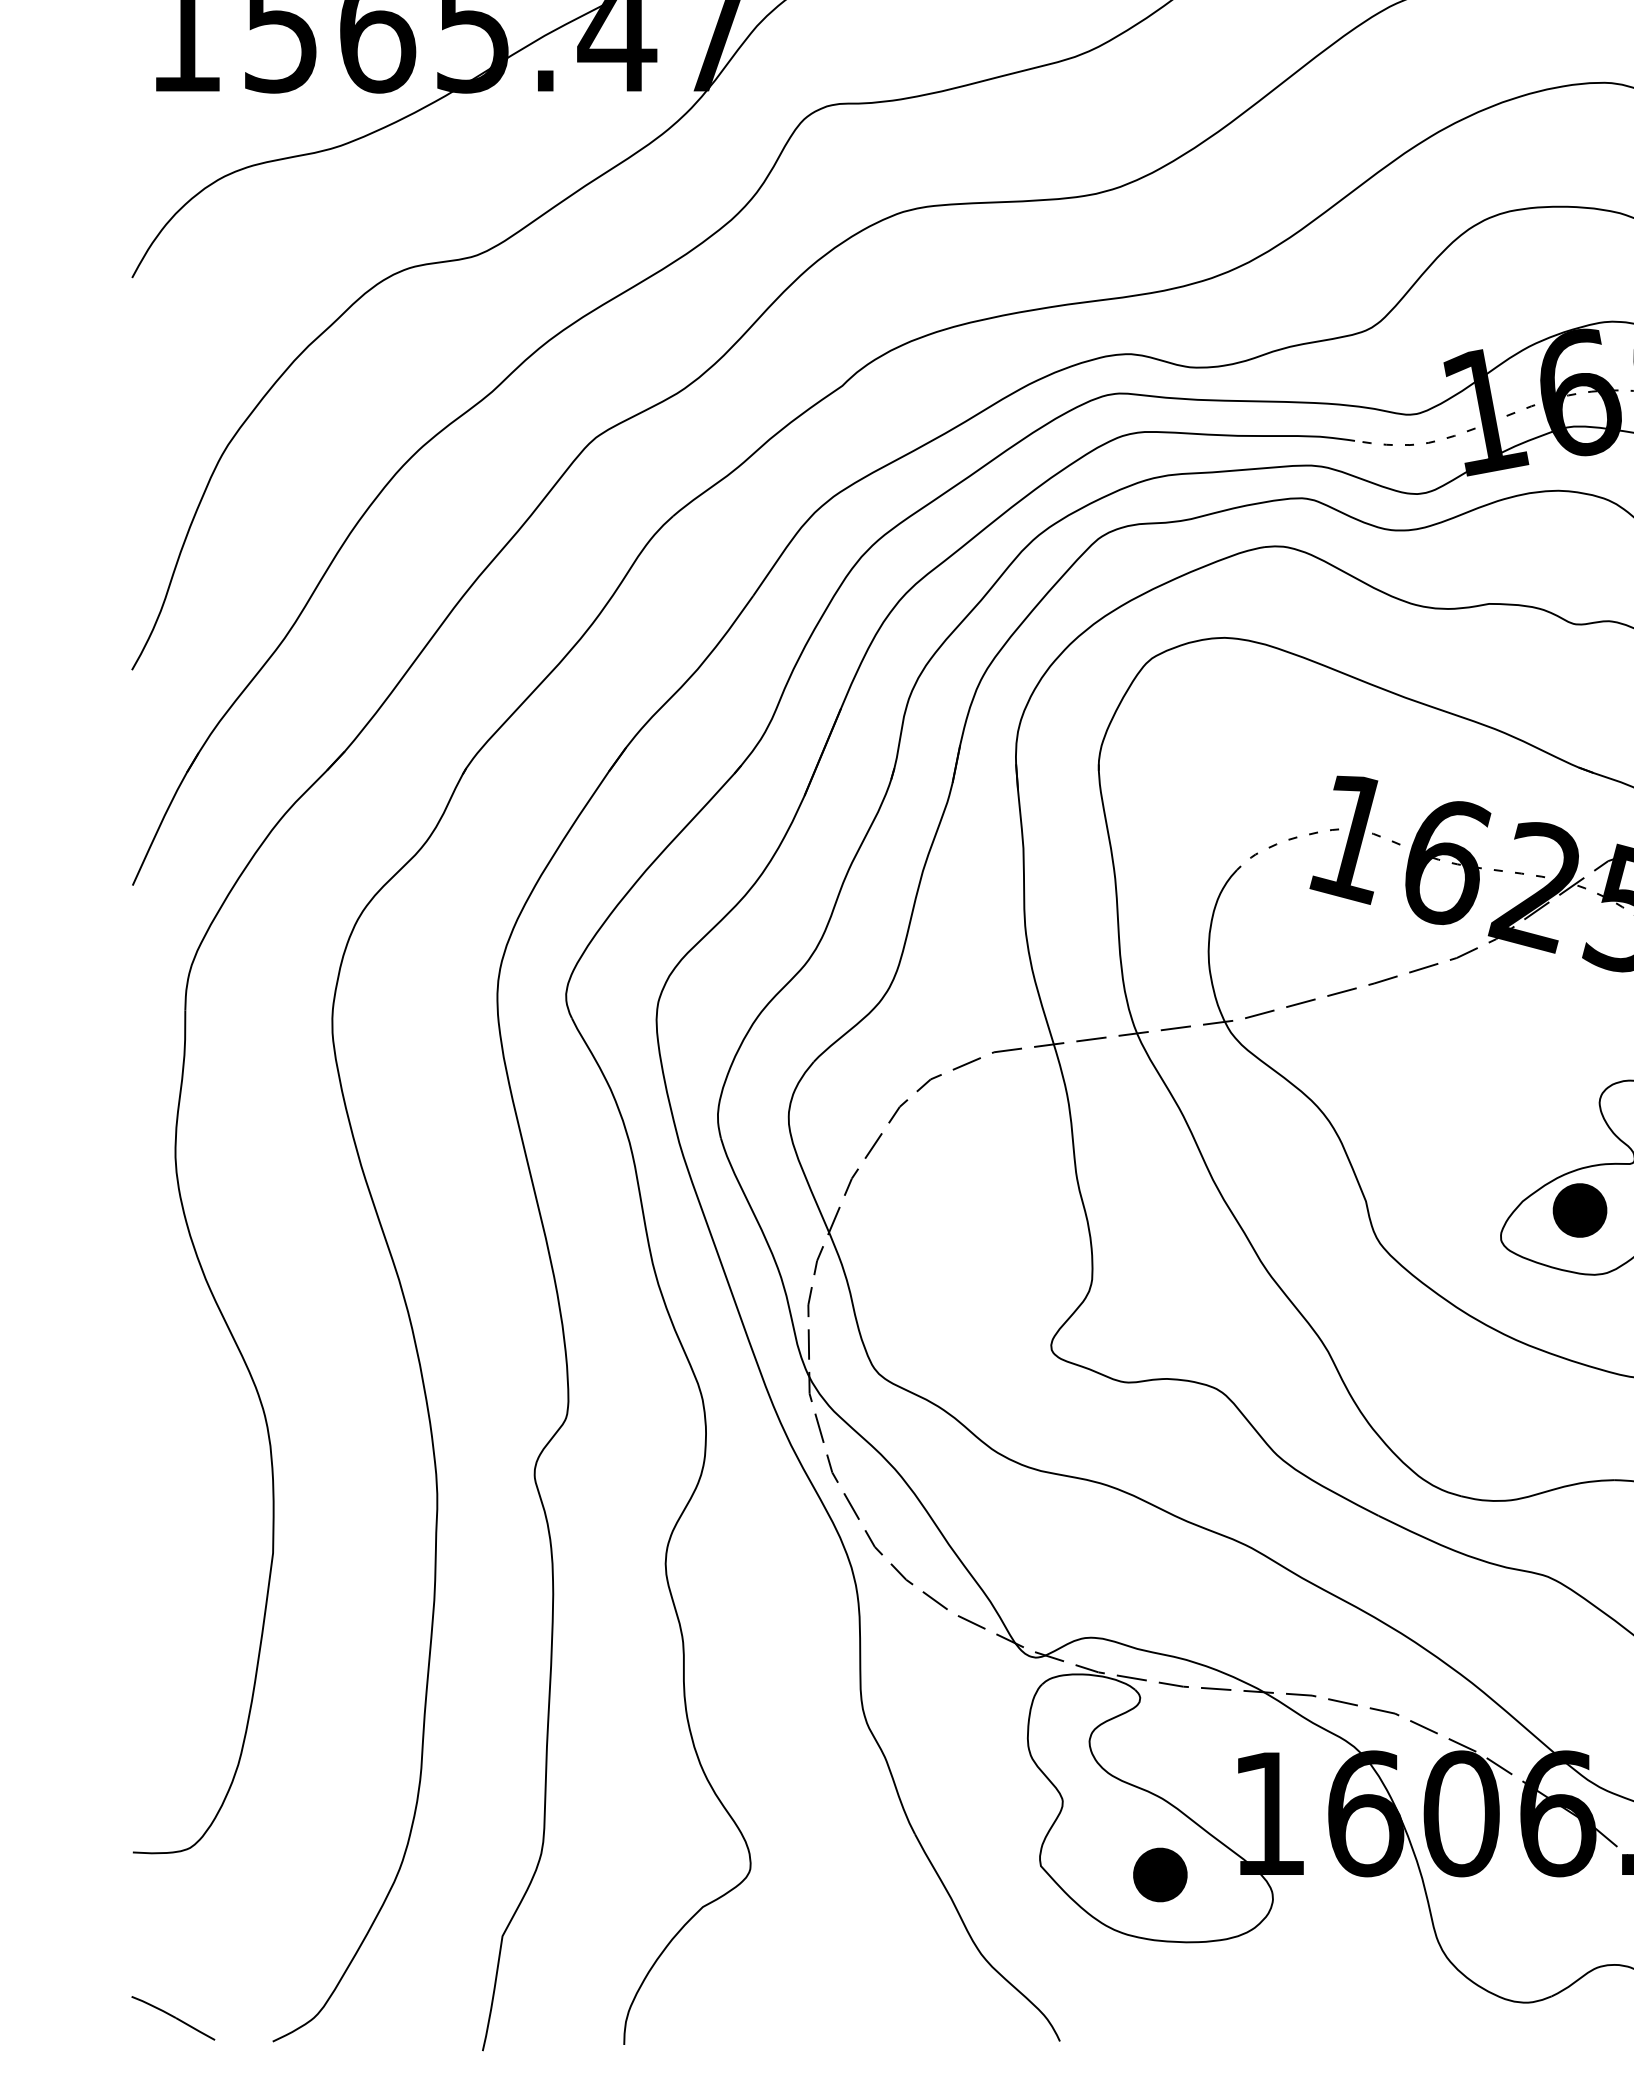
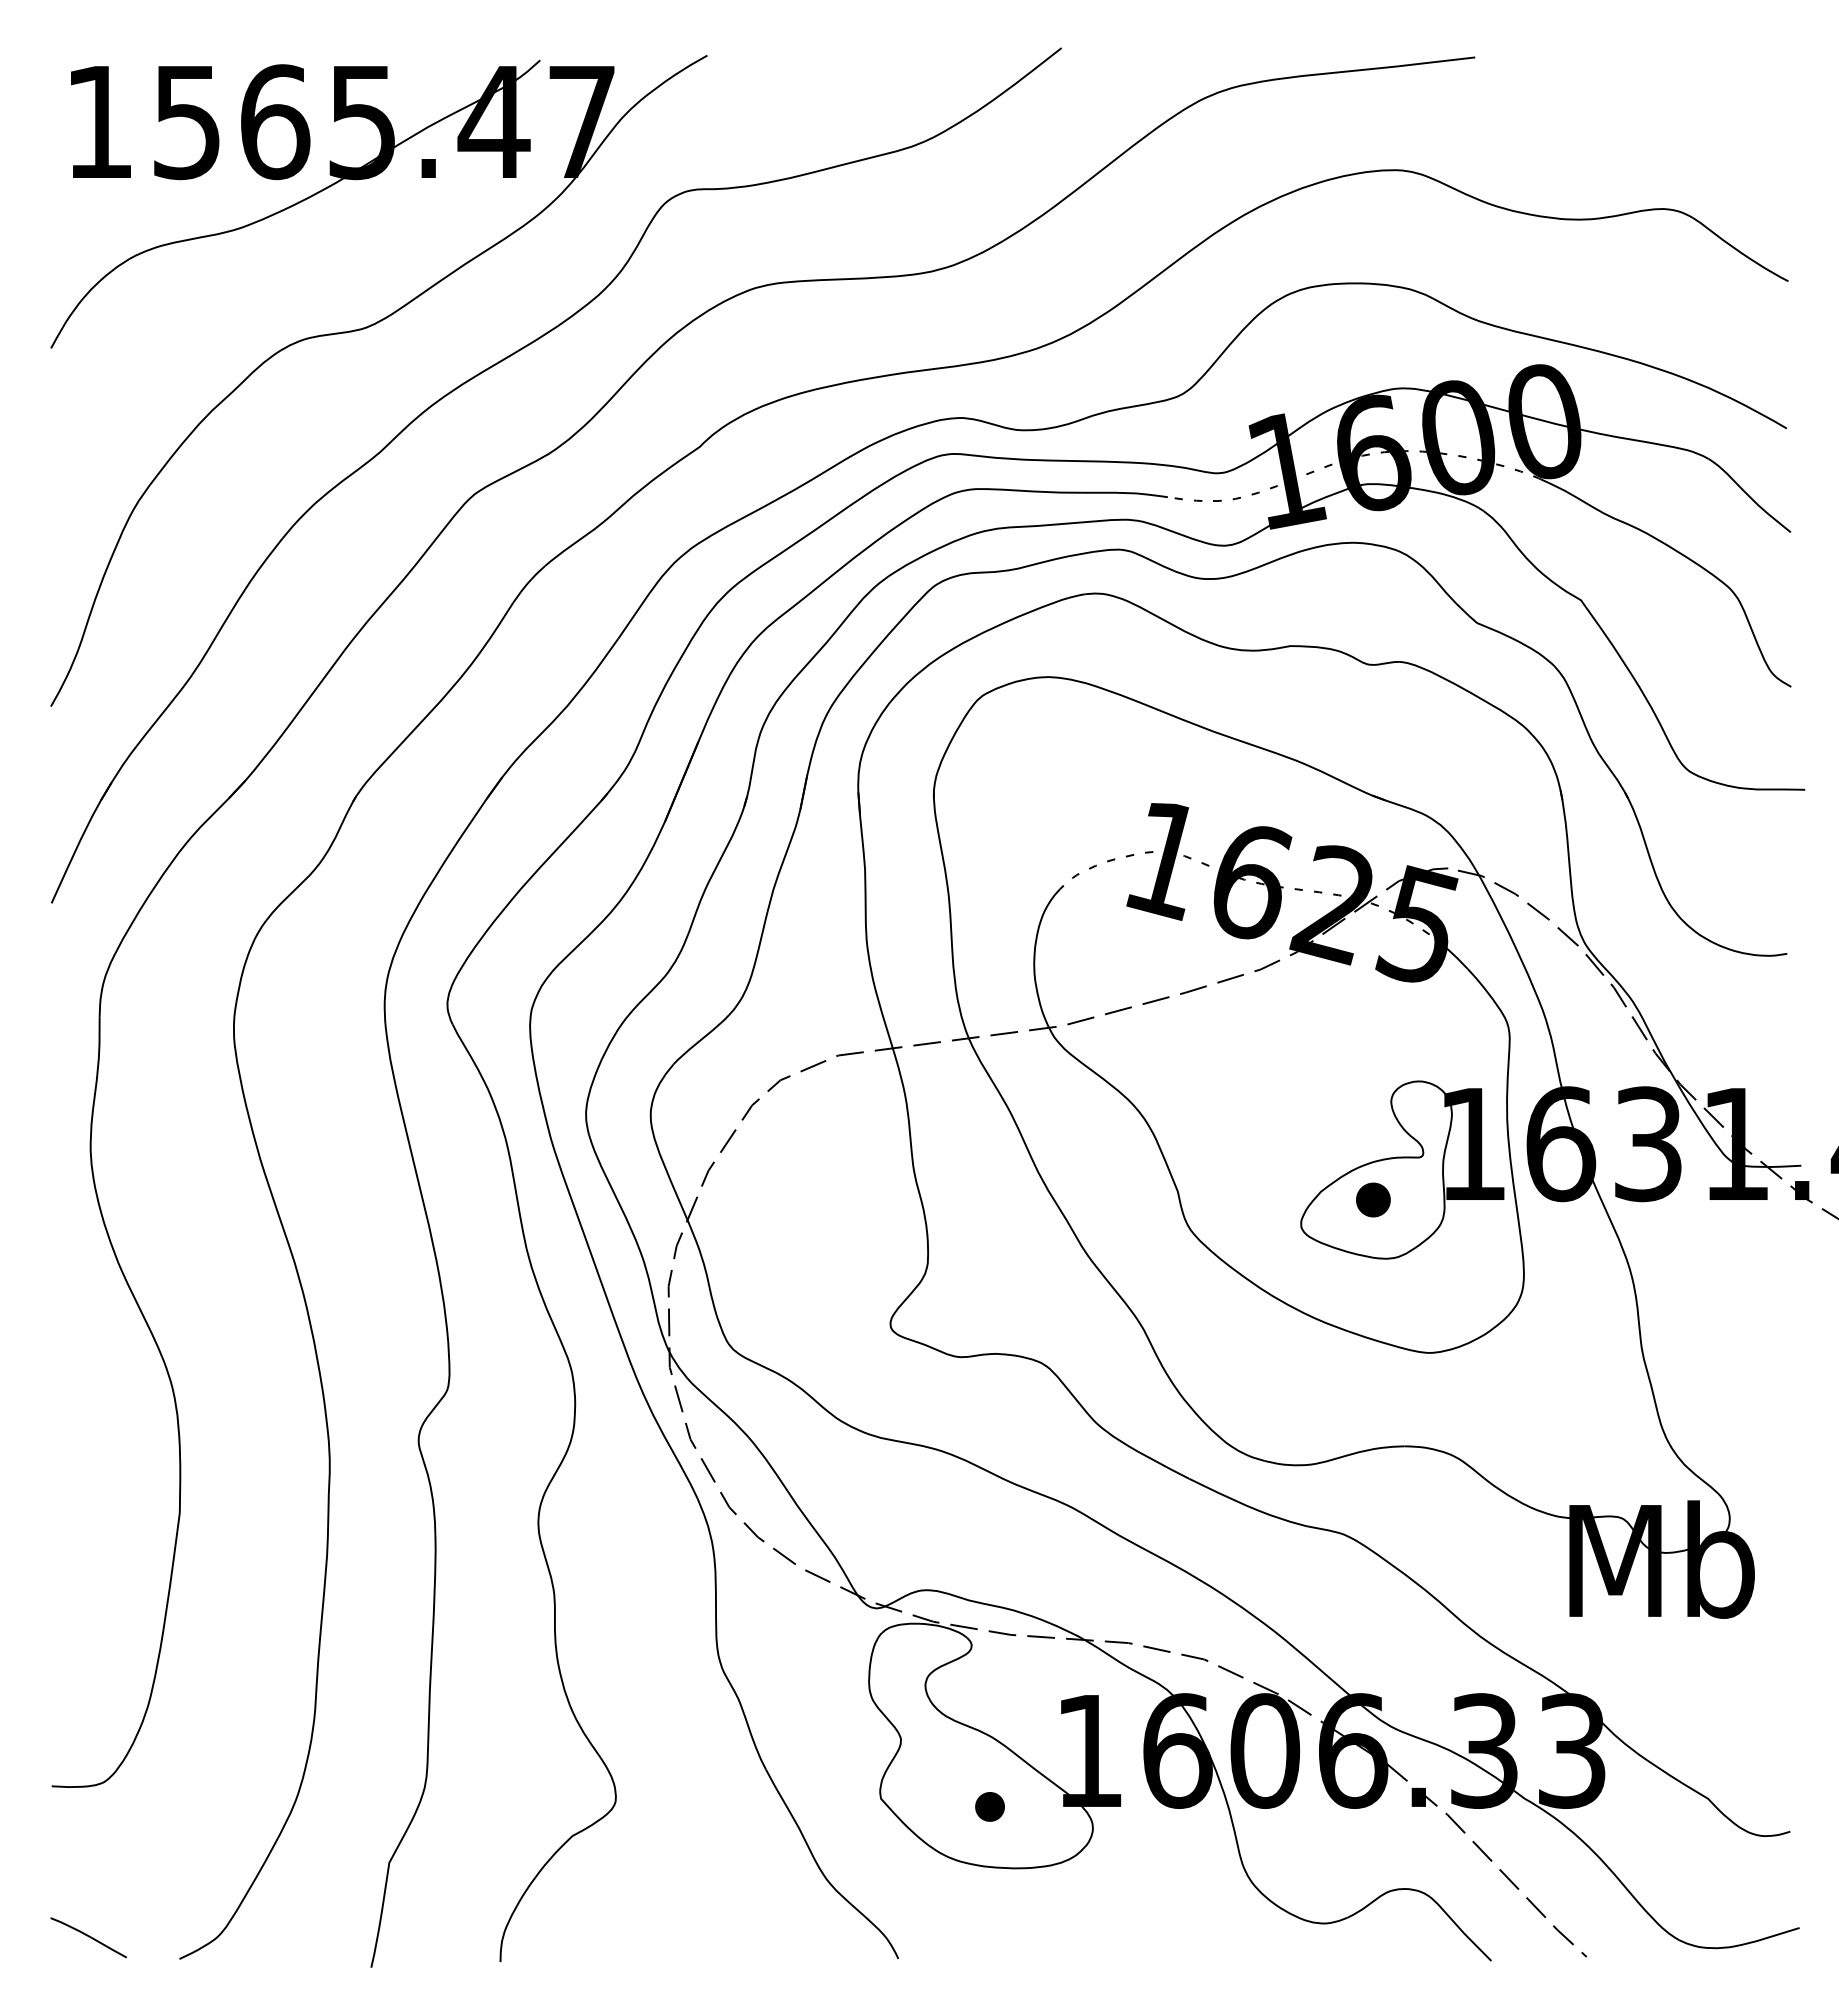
part: (1580, 1209) -> (1373, 1199), size x0.7
part: (1159, 1874) -> (989, 1806), size x0.6

